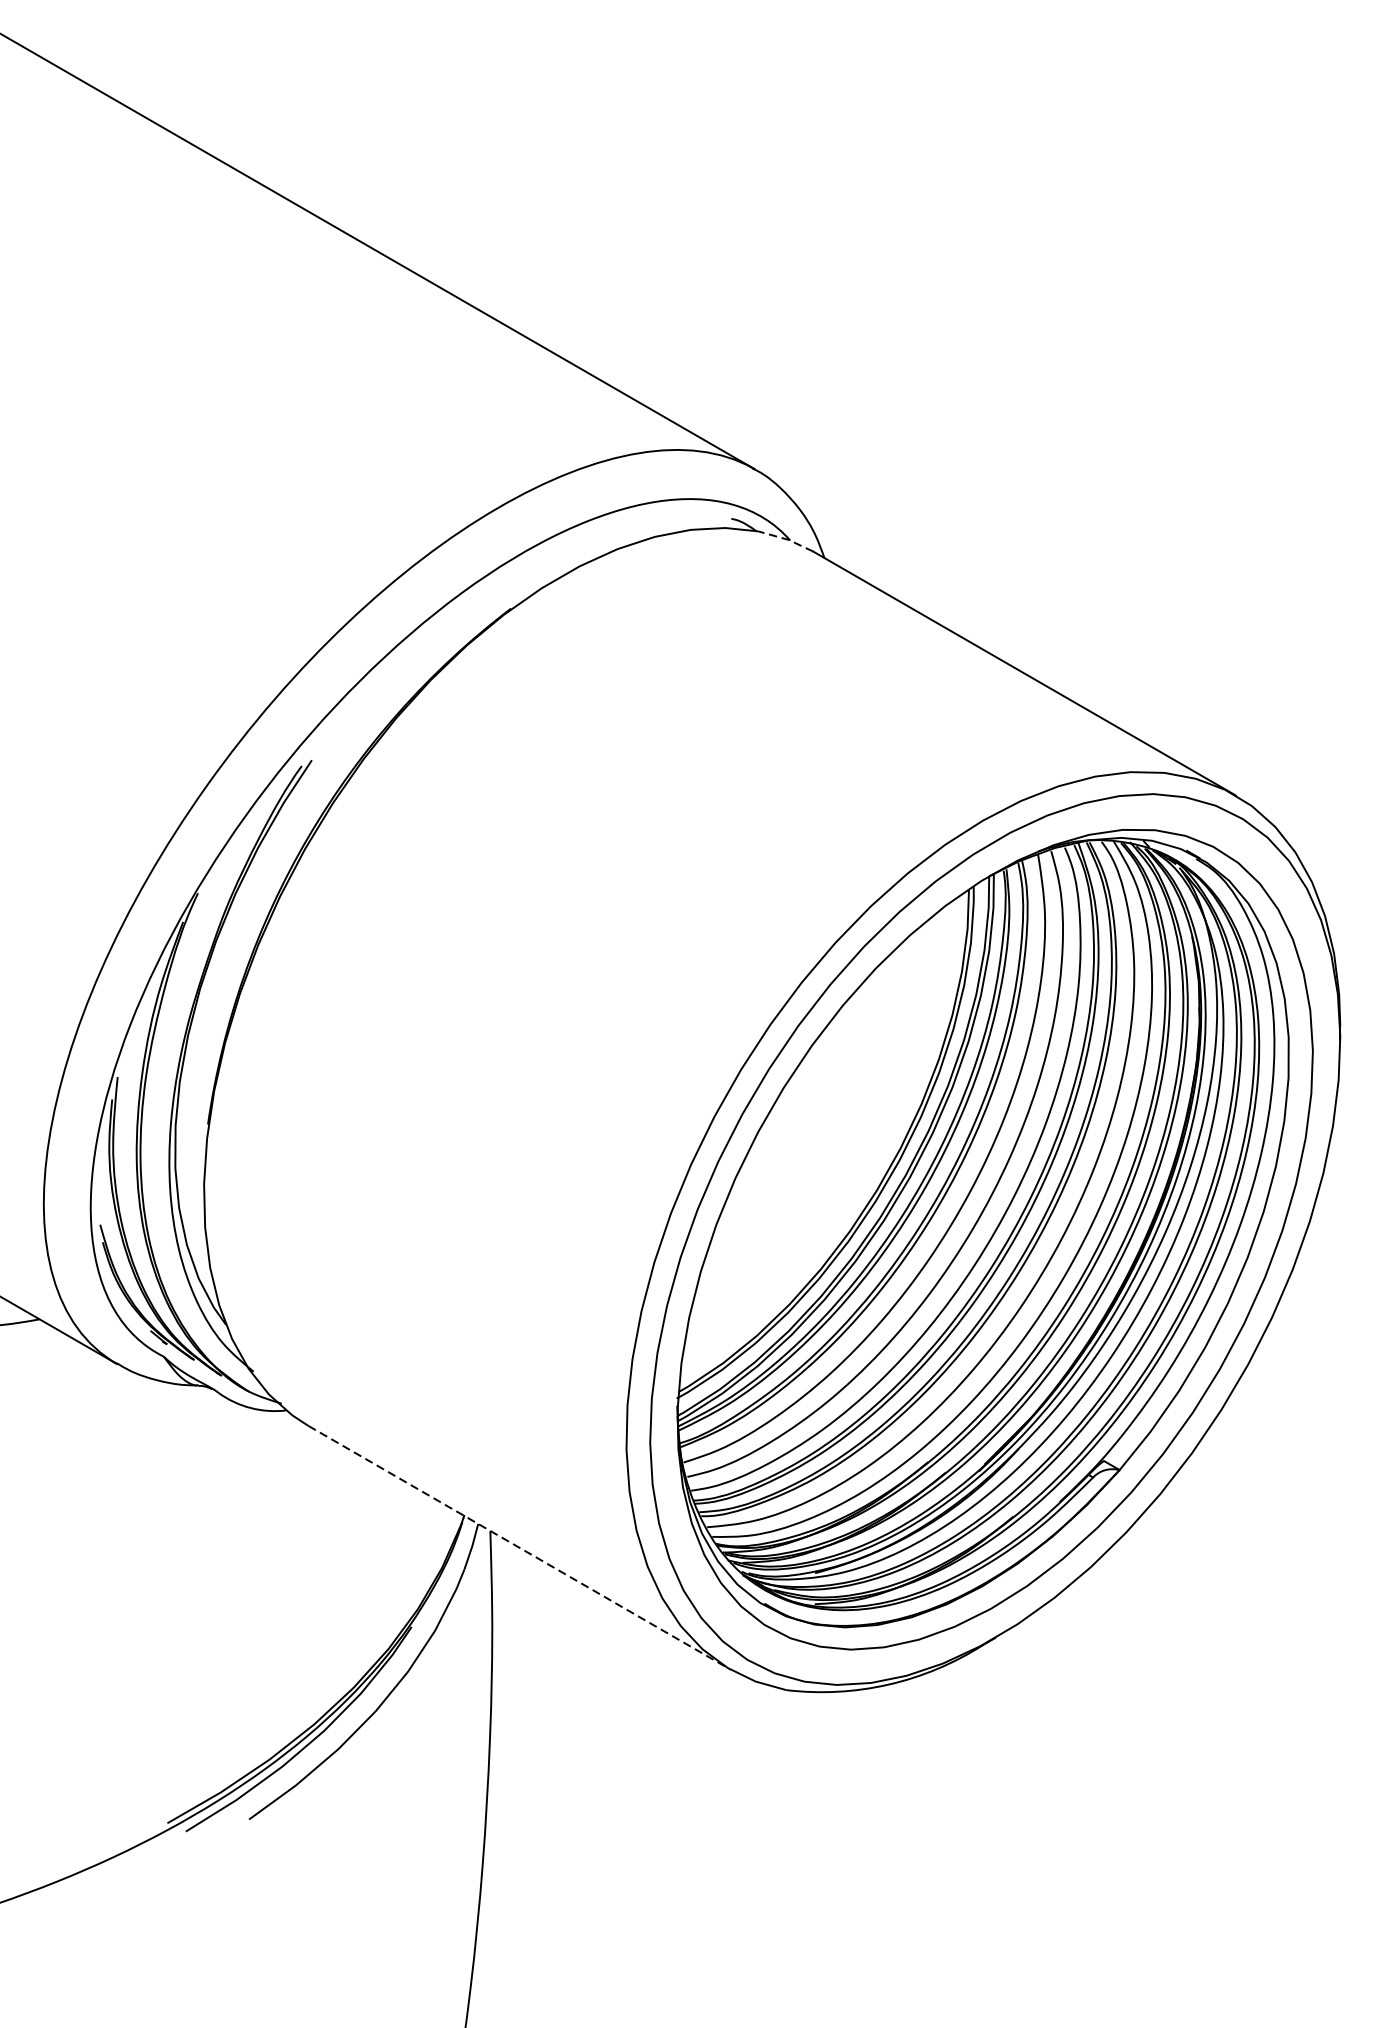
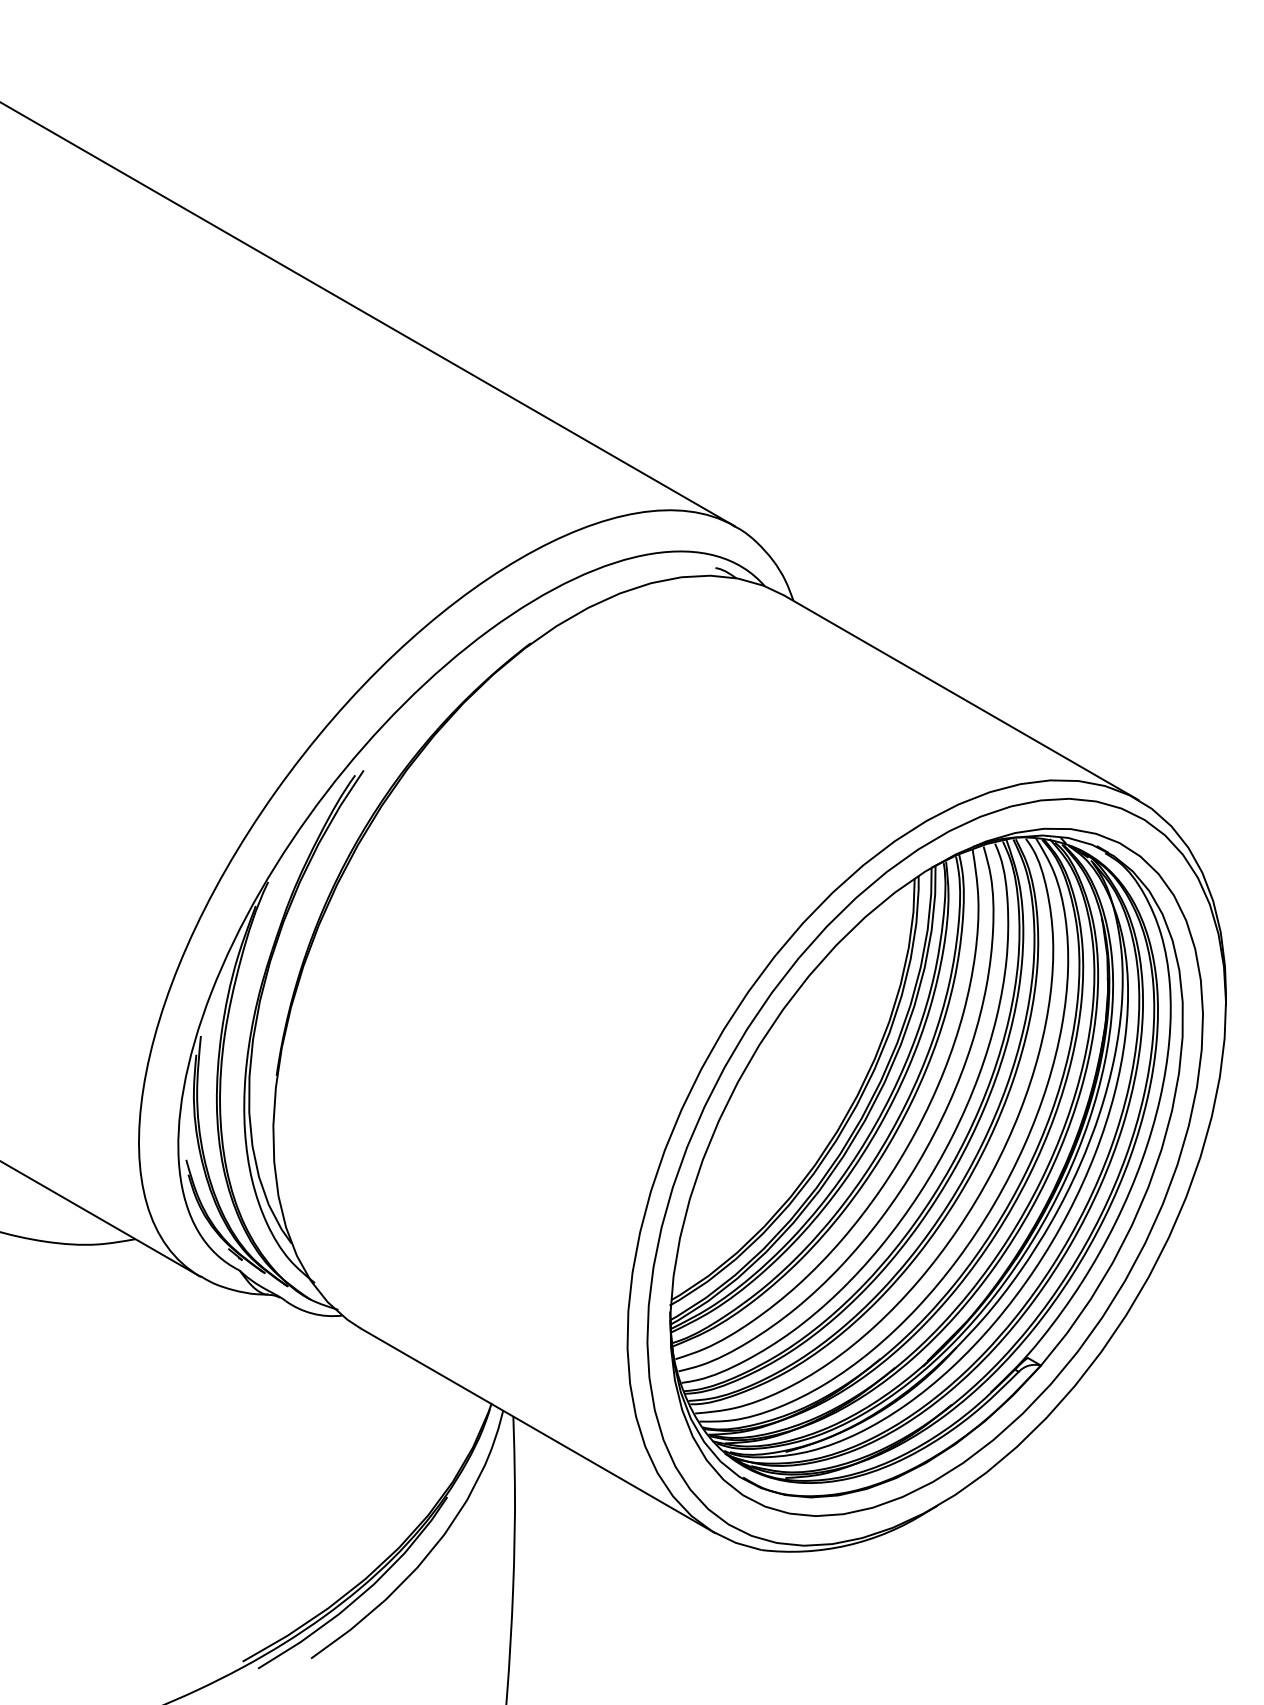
line: (786, 539) -> (761, 585), dashed -> solid
line: (520, 1548) -> (538, 1431), dashed -> solid

